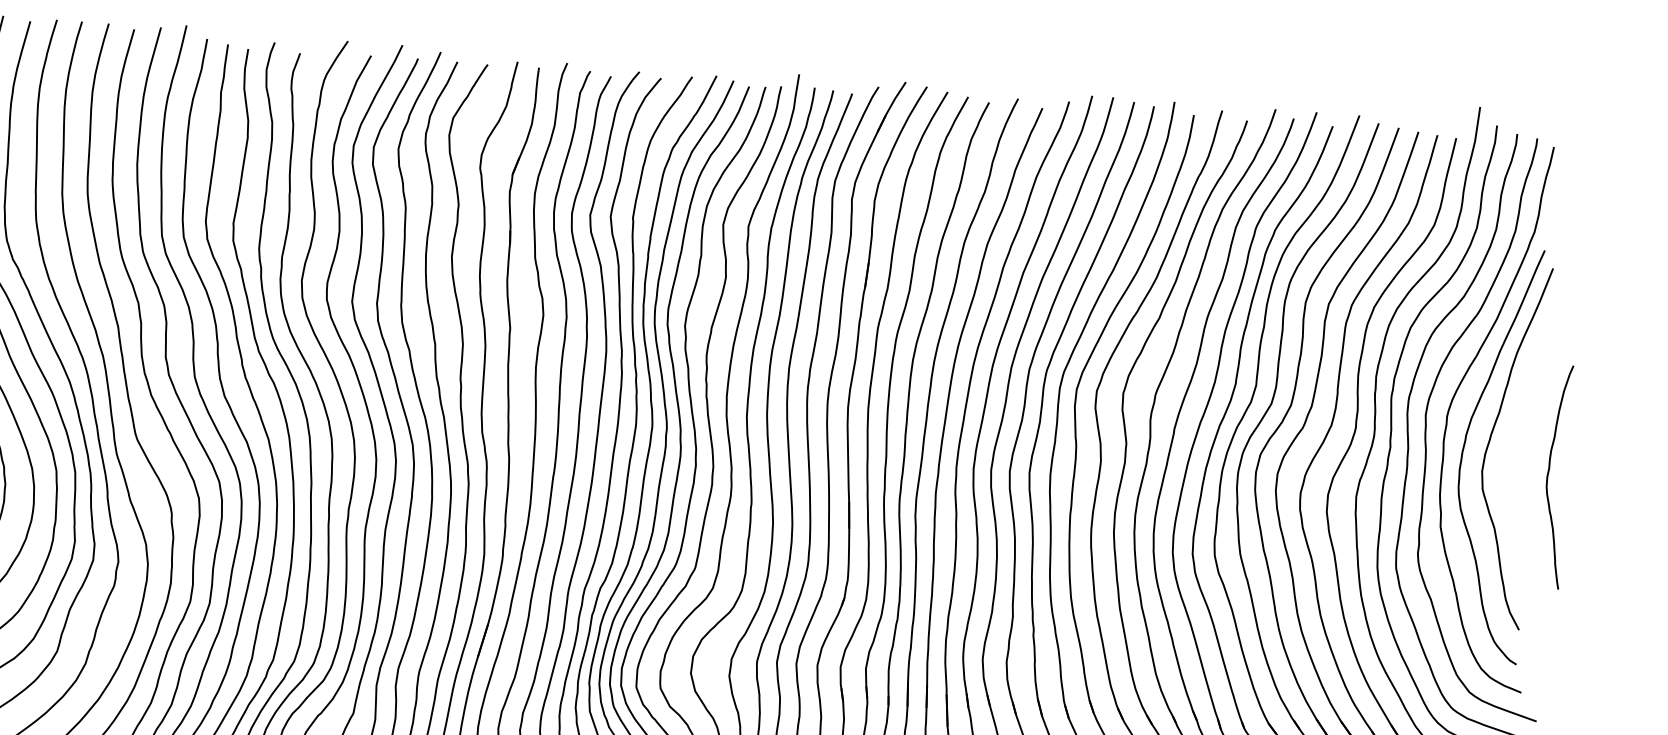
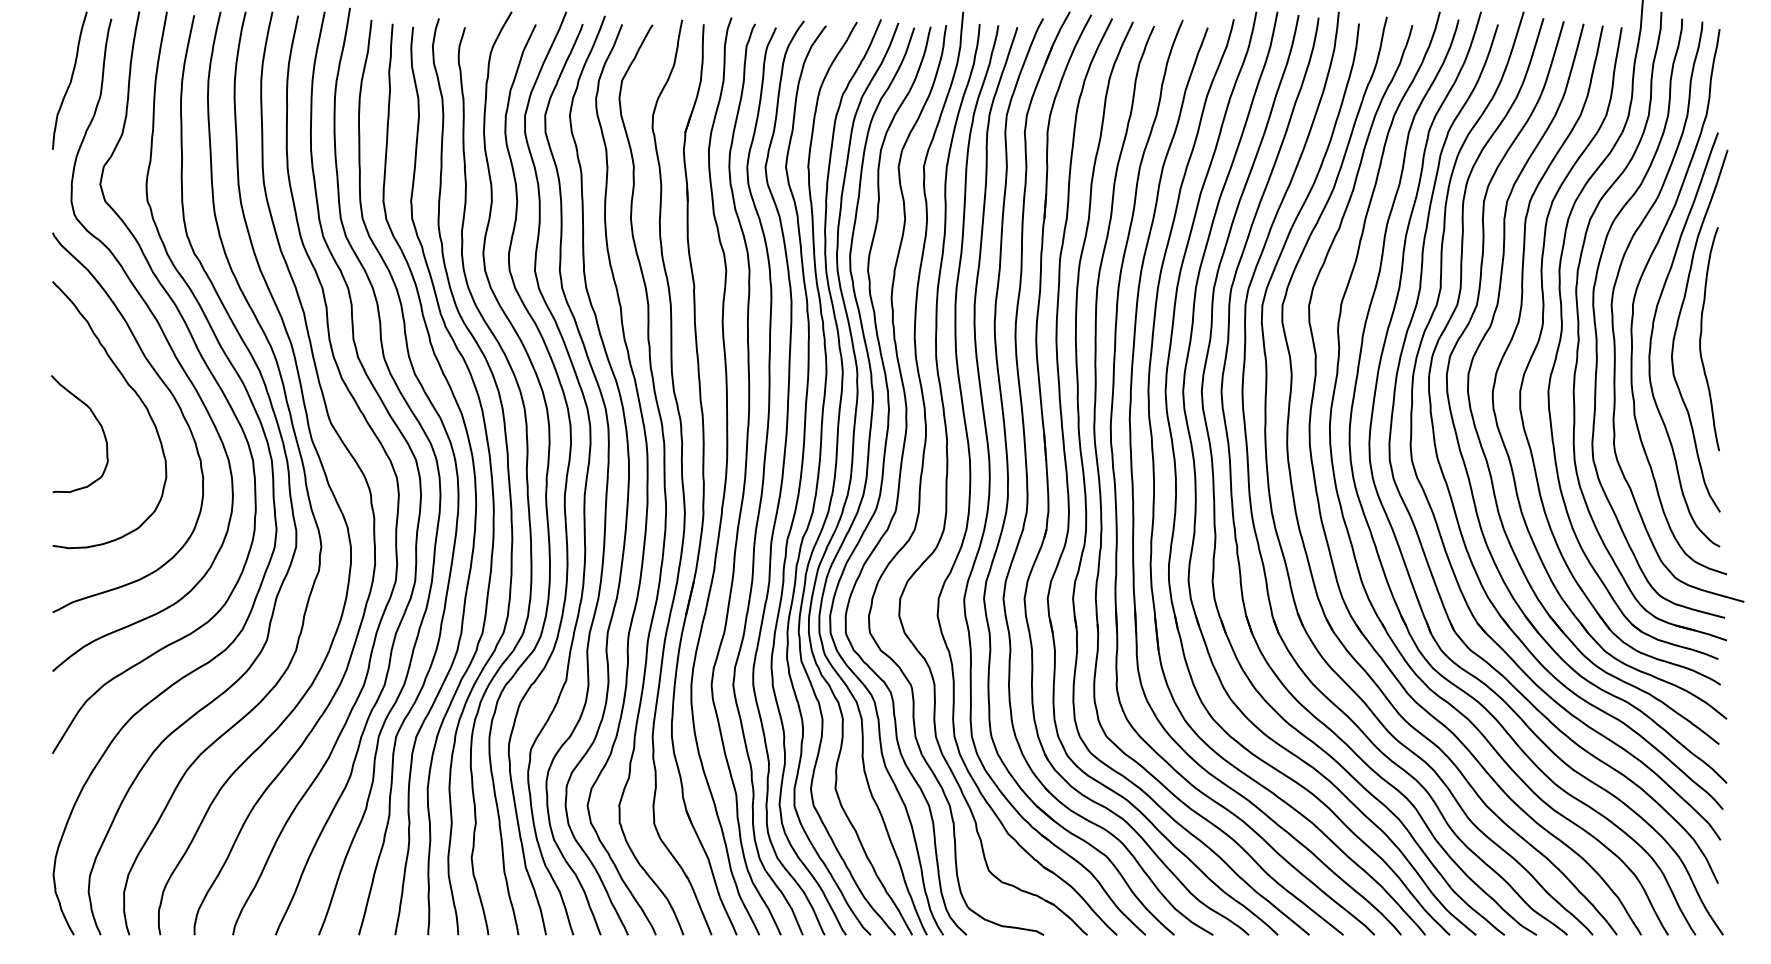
curve: (1548, 476) -> (1701, 339), moved

